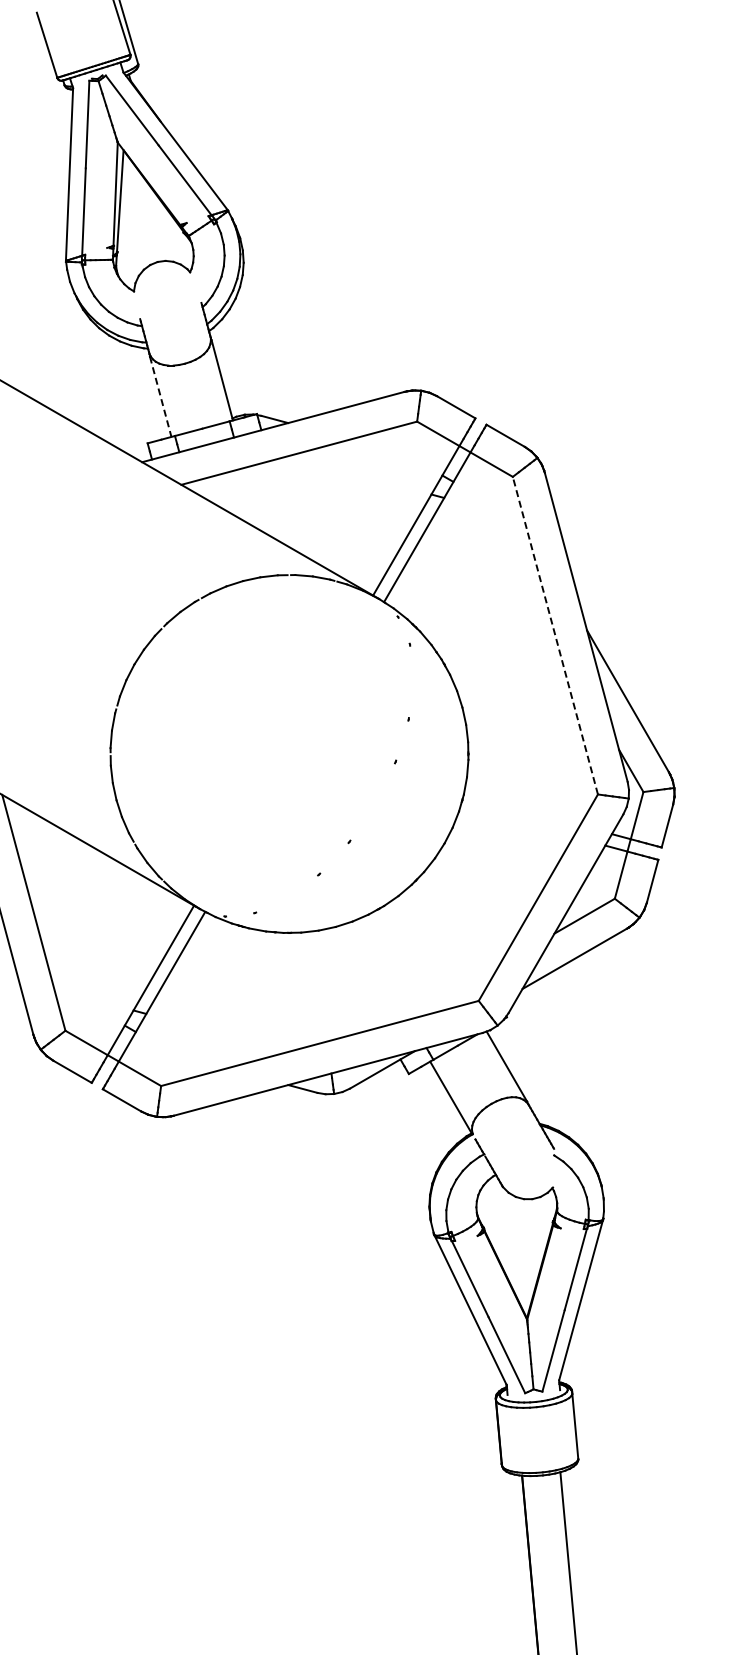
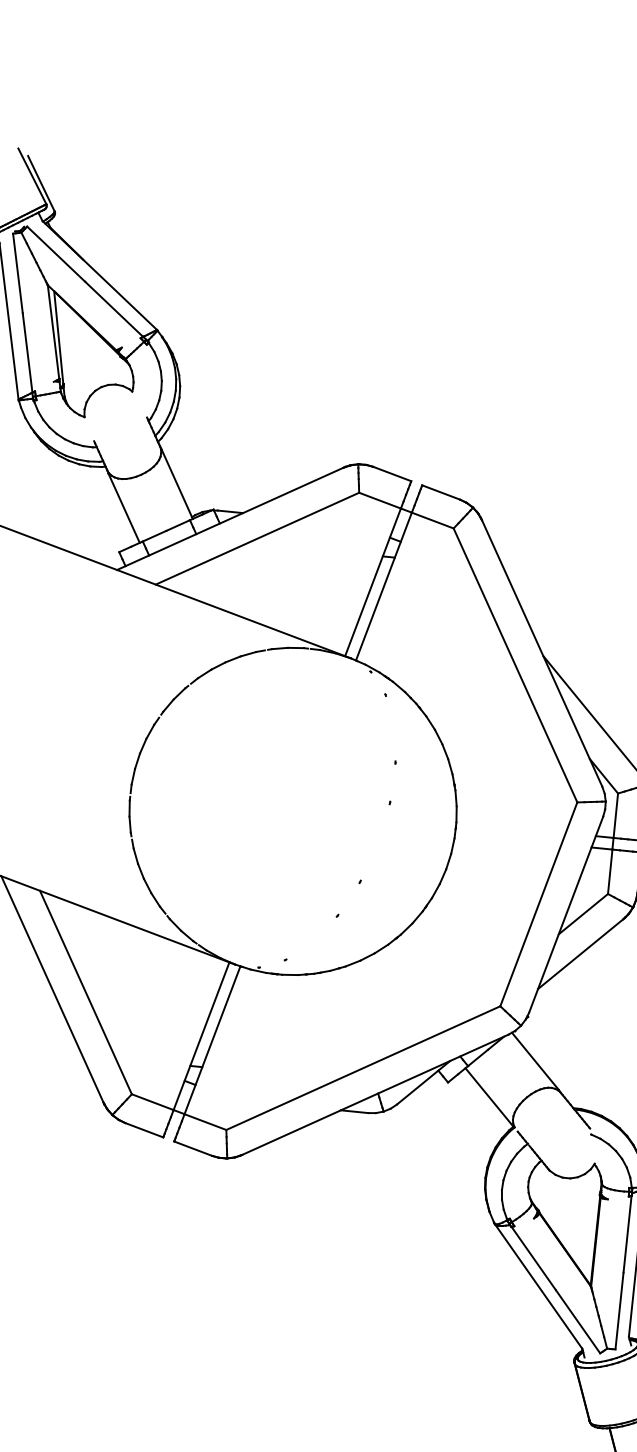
line: (160, 396) -> (123, 508), dashed -> solid
line: (555, 635) -> (515, 665), dashed -> solid

